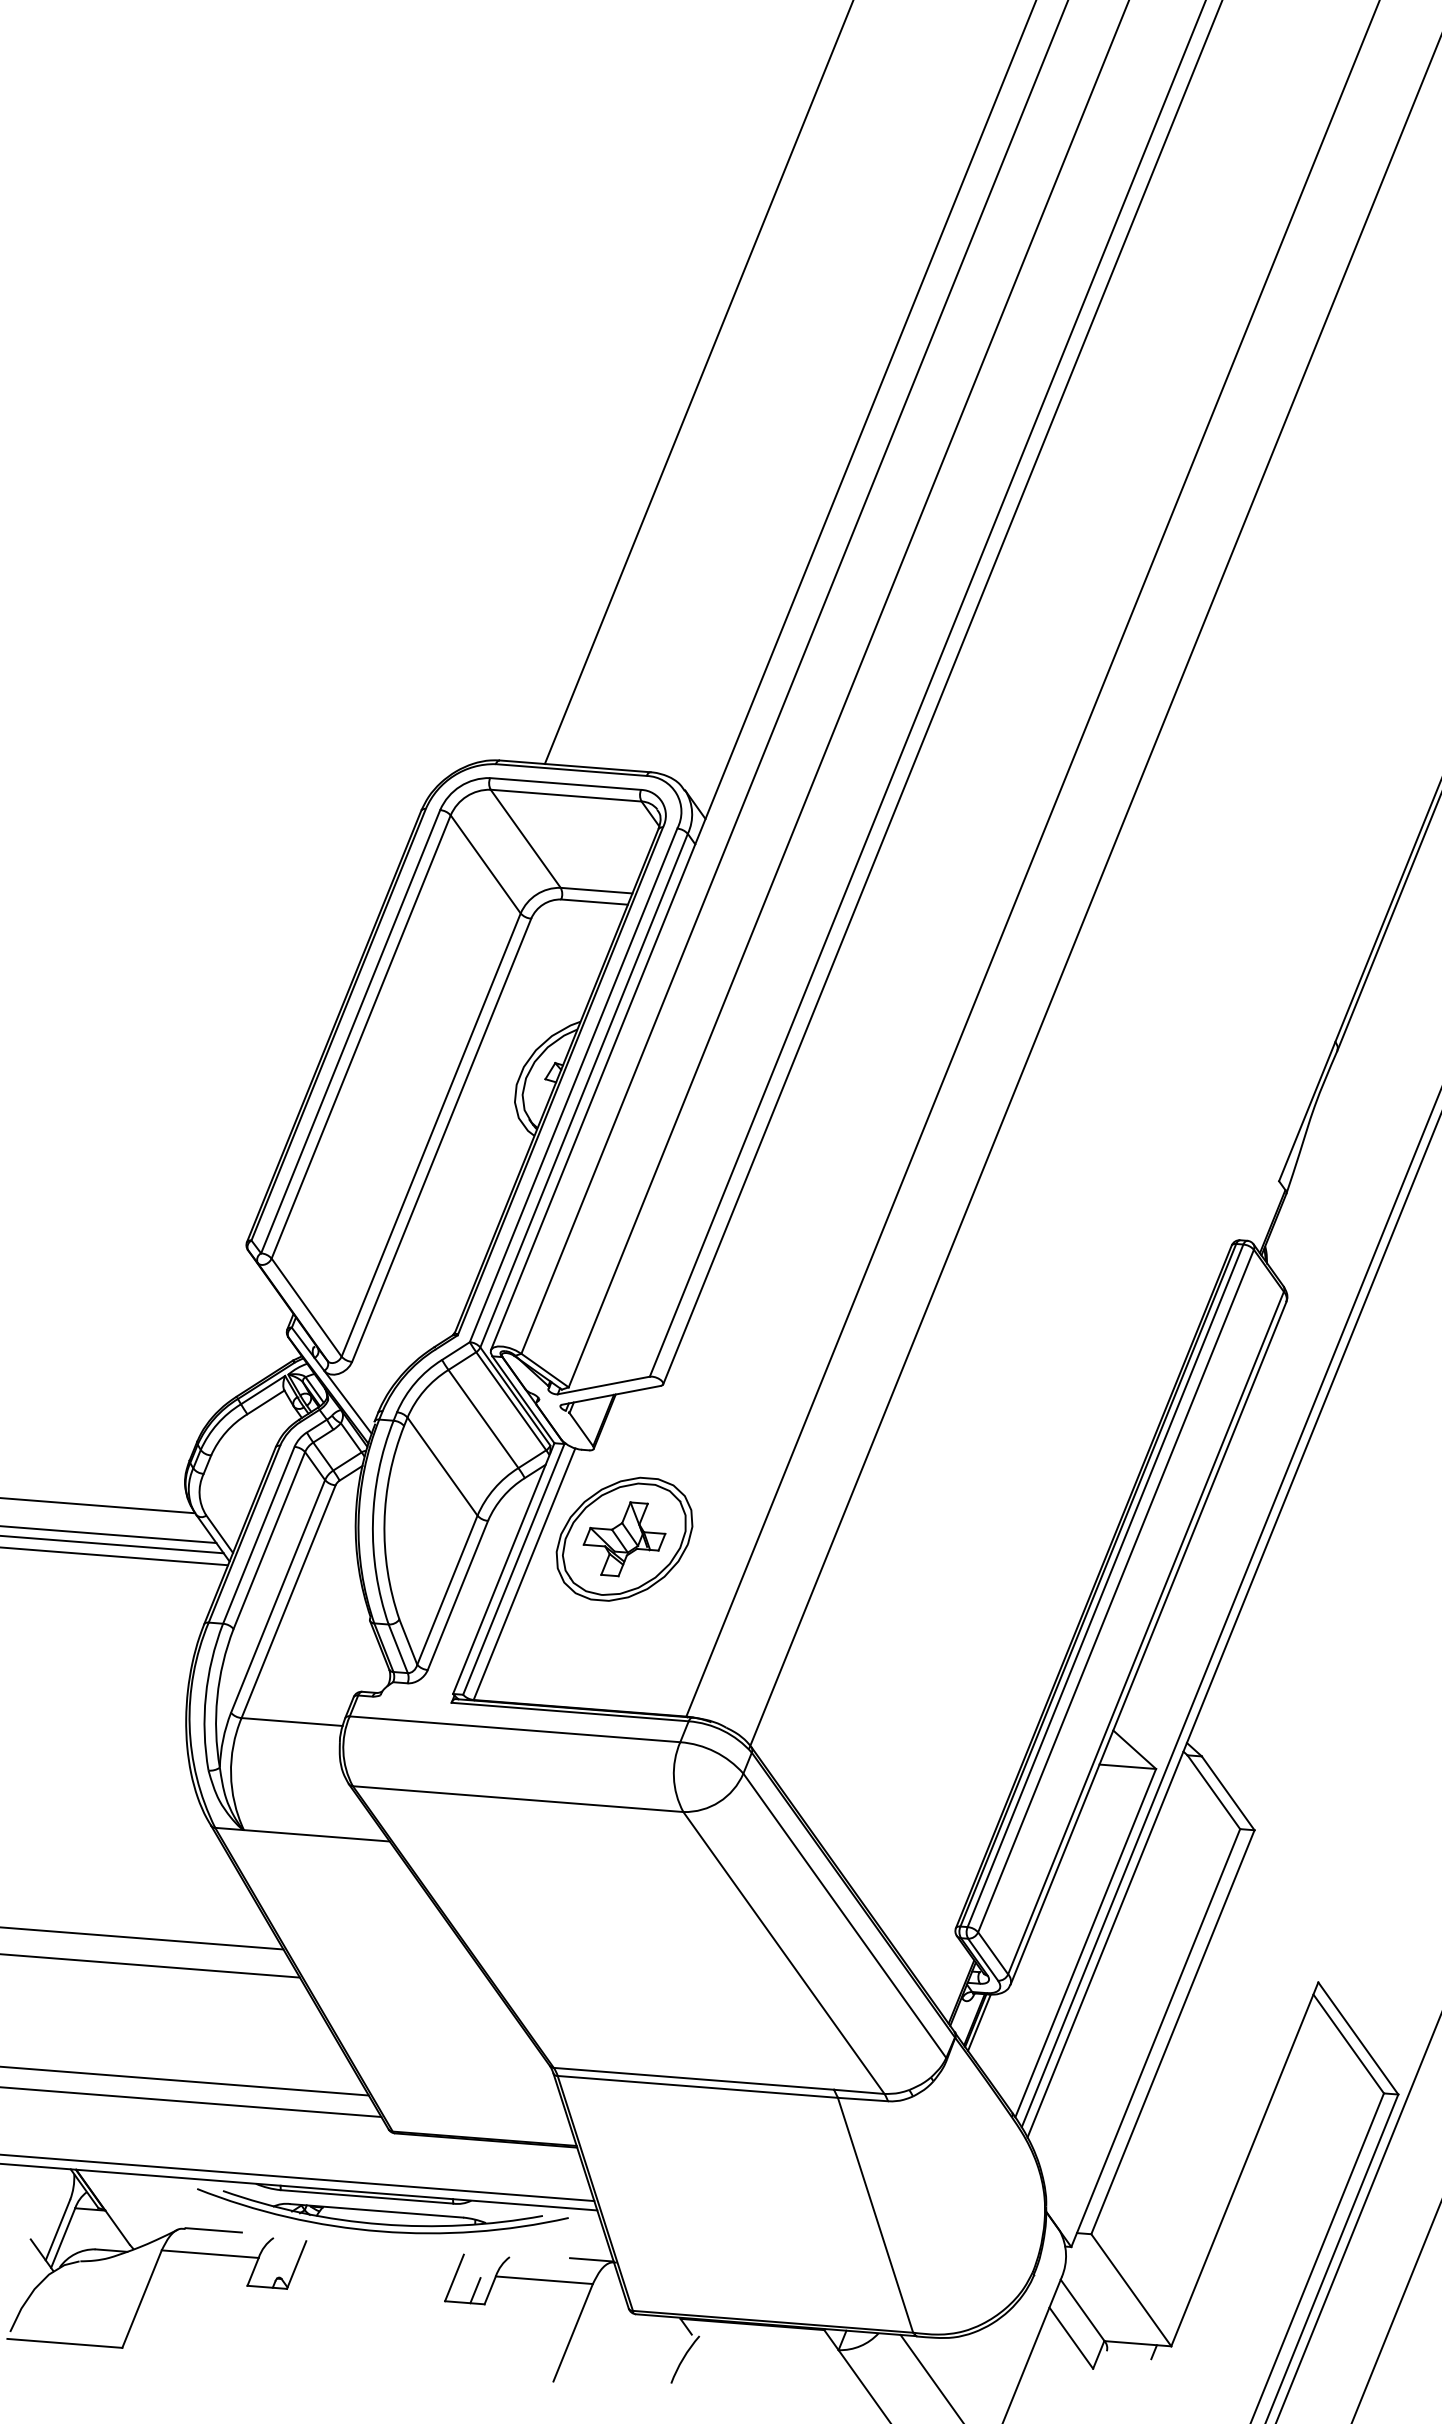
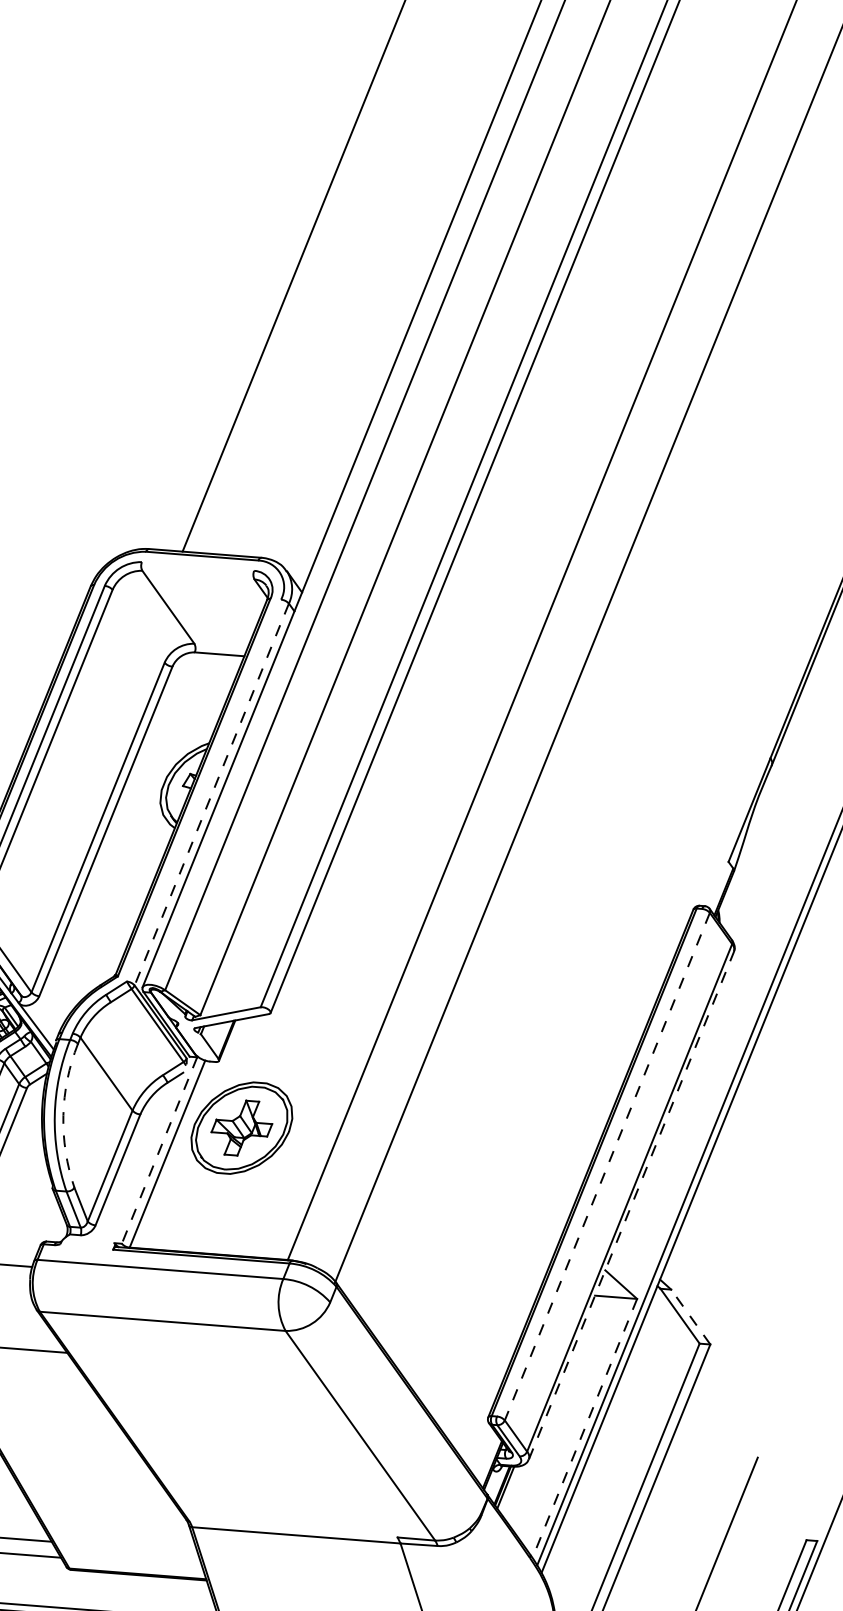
line: (565, 783) -> (197, 566), removed
line: (565, 795) -> (197, 575), removed
line: (485, 864) -> (138, 626), removed
line: (596, 890) -> (221, 645), removed
line: (573, 1085) -> (203, 790), removed
line: (584, 1090) -> (212, 794), solid -> dashed
line: (483, 1418) -> (136, 1038), removed
arc: (384, 1522) -> (63, 1115), solid -> dashed
line: (503, 1568) -> (151, 1149), removed
line: (513, 1569) -> (159, 1150), solid -> dashed
line: (1105, 1585) -> (599, 1162), removed
line: (1115, 1591) -> (606, 1166), solid -> dashed
line: (1148, 1642) -> (631, 1204), solid -> dashed
line: (1227, 1792) -> (690, 1316), solid -> dashed
line: (844, 1915) -> (405, 1407), removed
line: (1085, 1943) -> (584, 1428), solid -> dashed
line: (1358, 2038) -> (787, 1499), removed
line: (1348, 2043) -> (780, 1503), removed
line: (693, 2078) -> (293, 1529), removed

